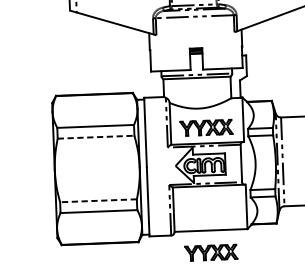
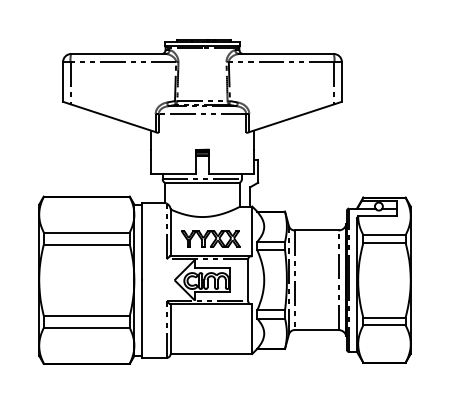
line: (95, 137) -> (86, 244), dashed -> solid
line: (98, 200) -> (86, 315), dashed -> solid
part: (211, 252) -> (210, 378), removed

